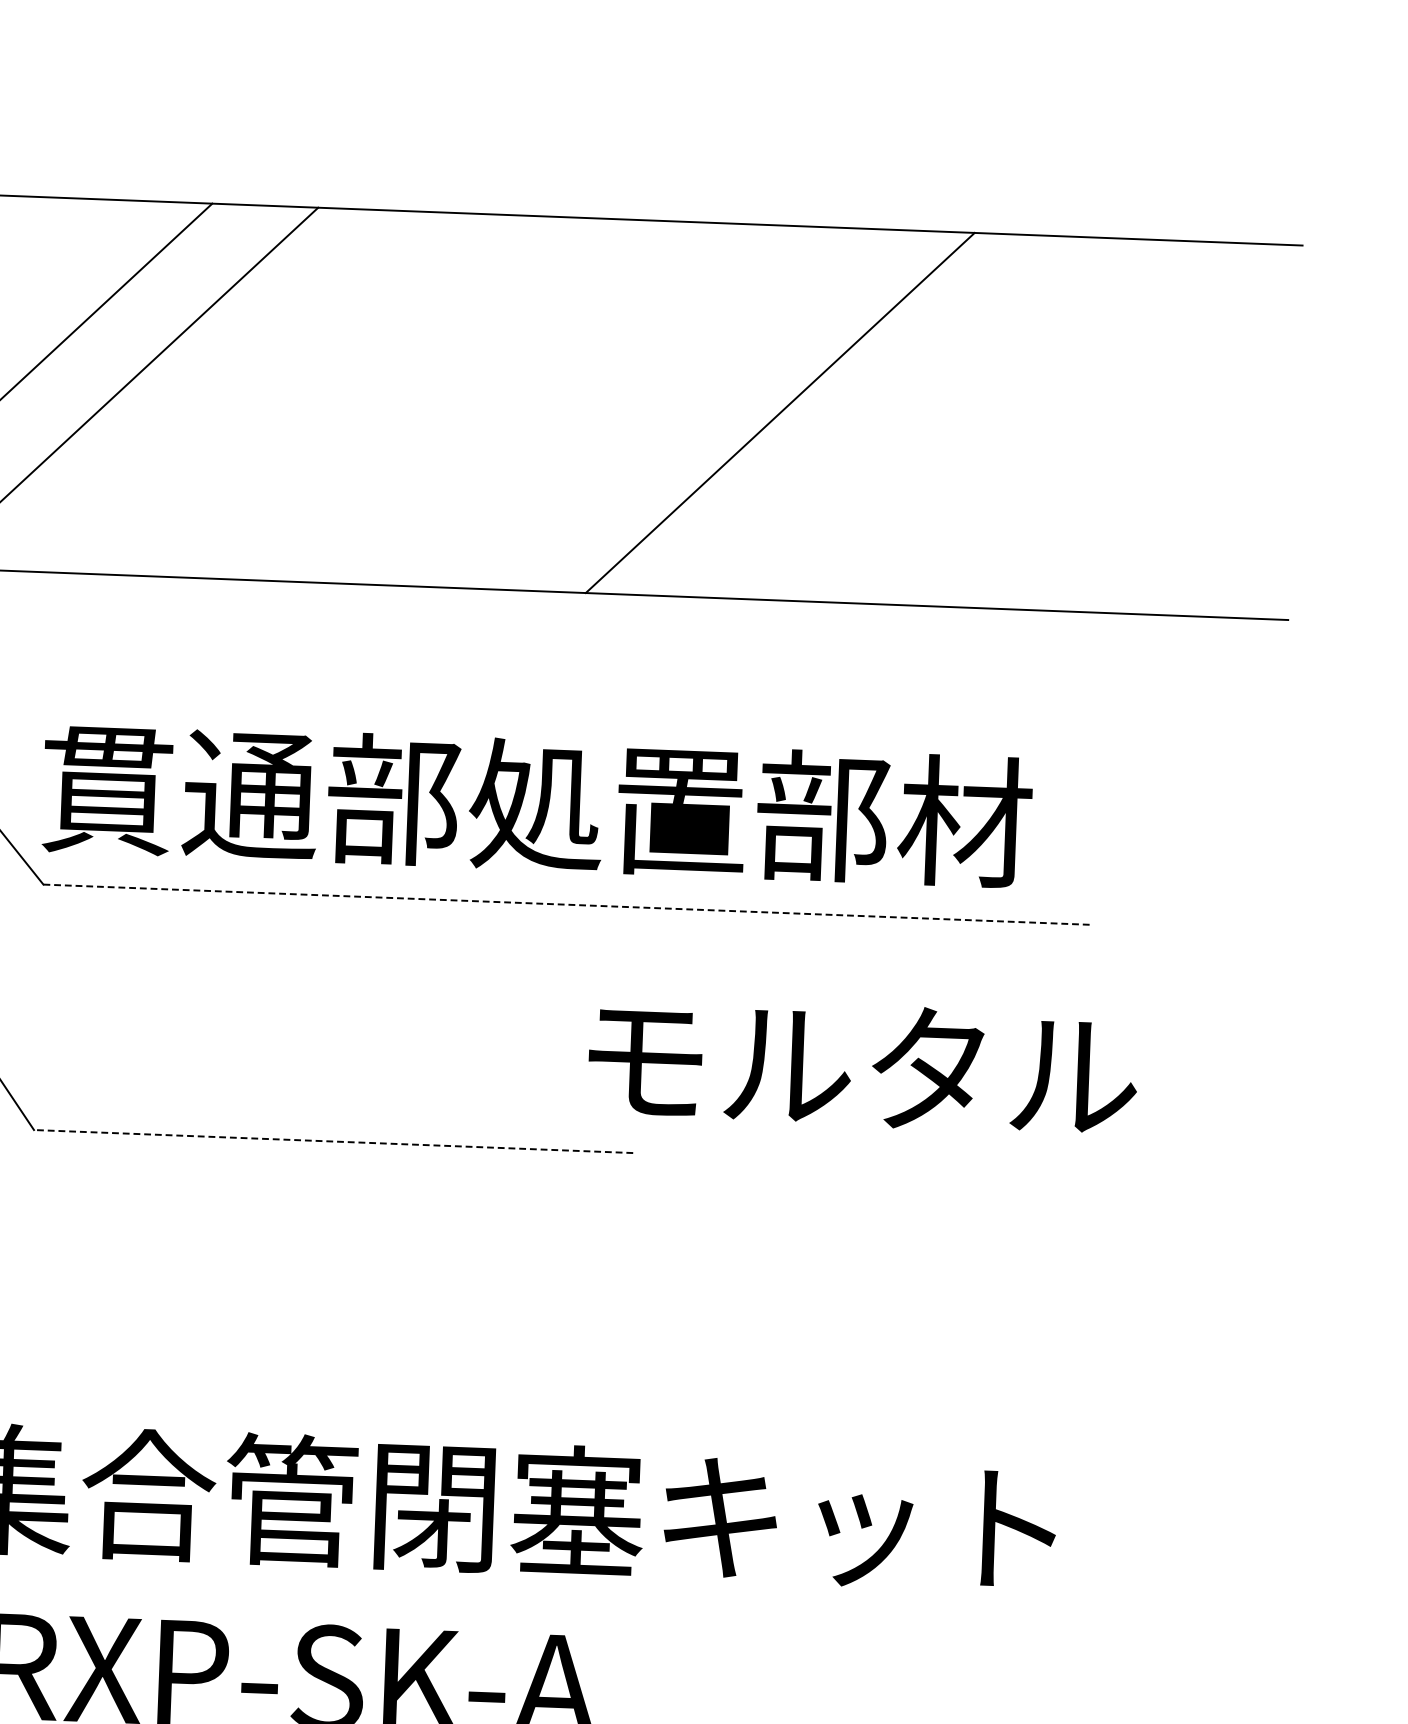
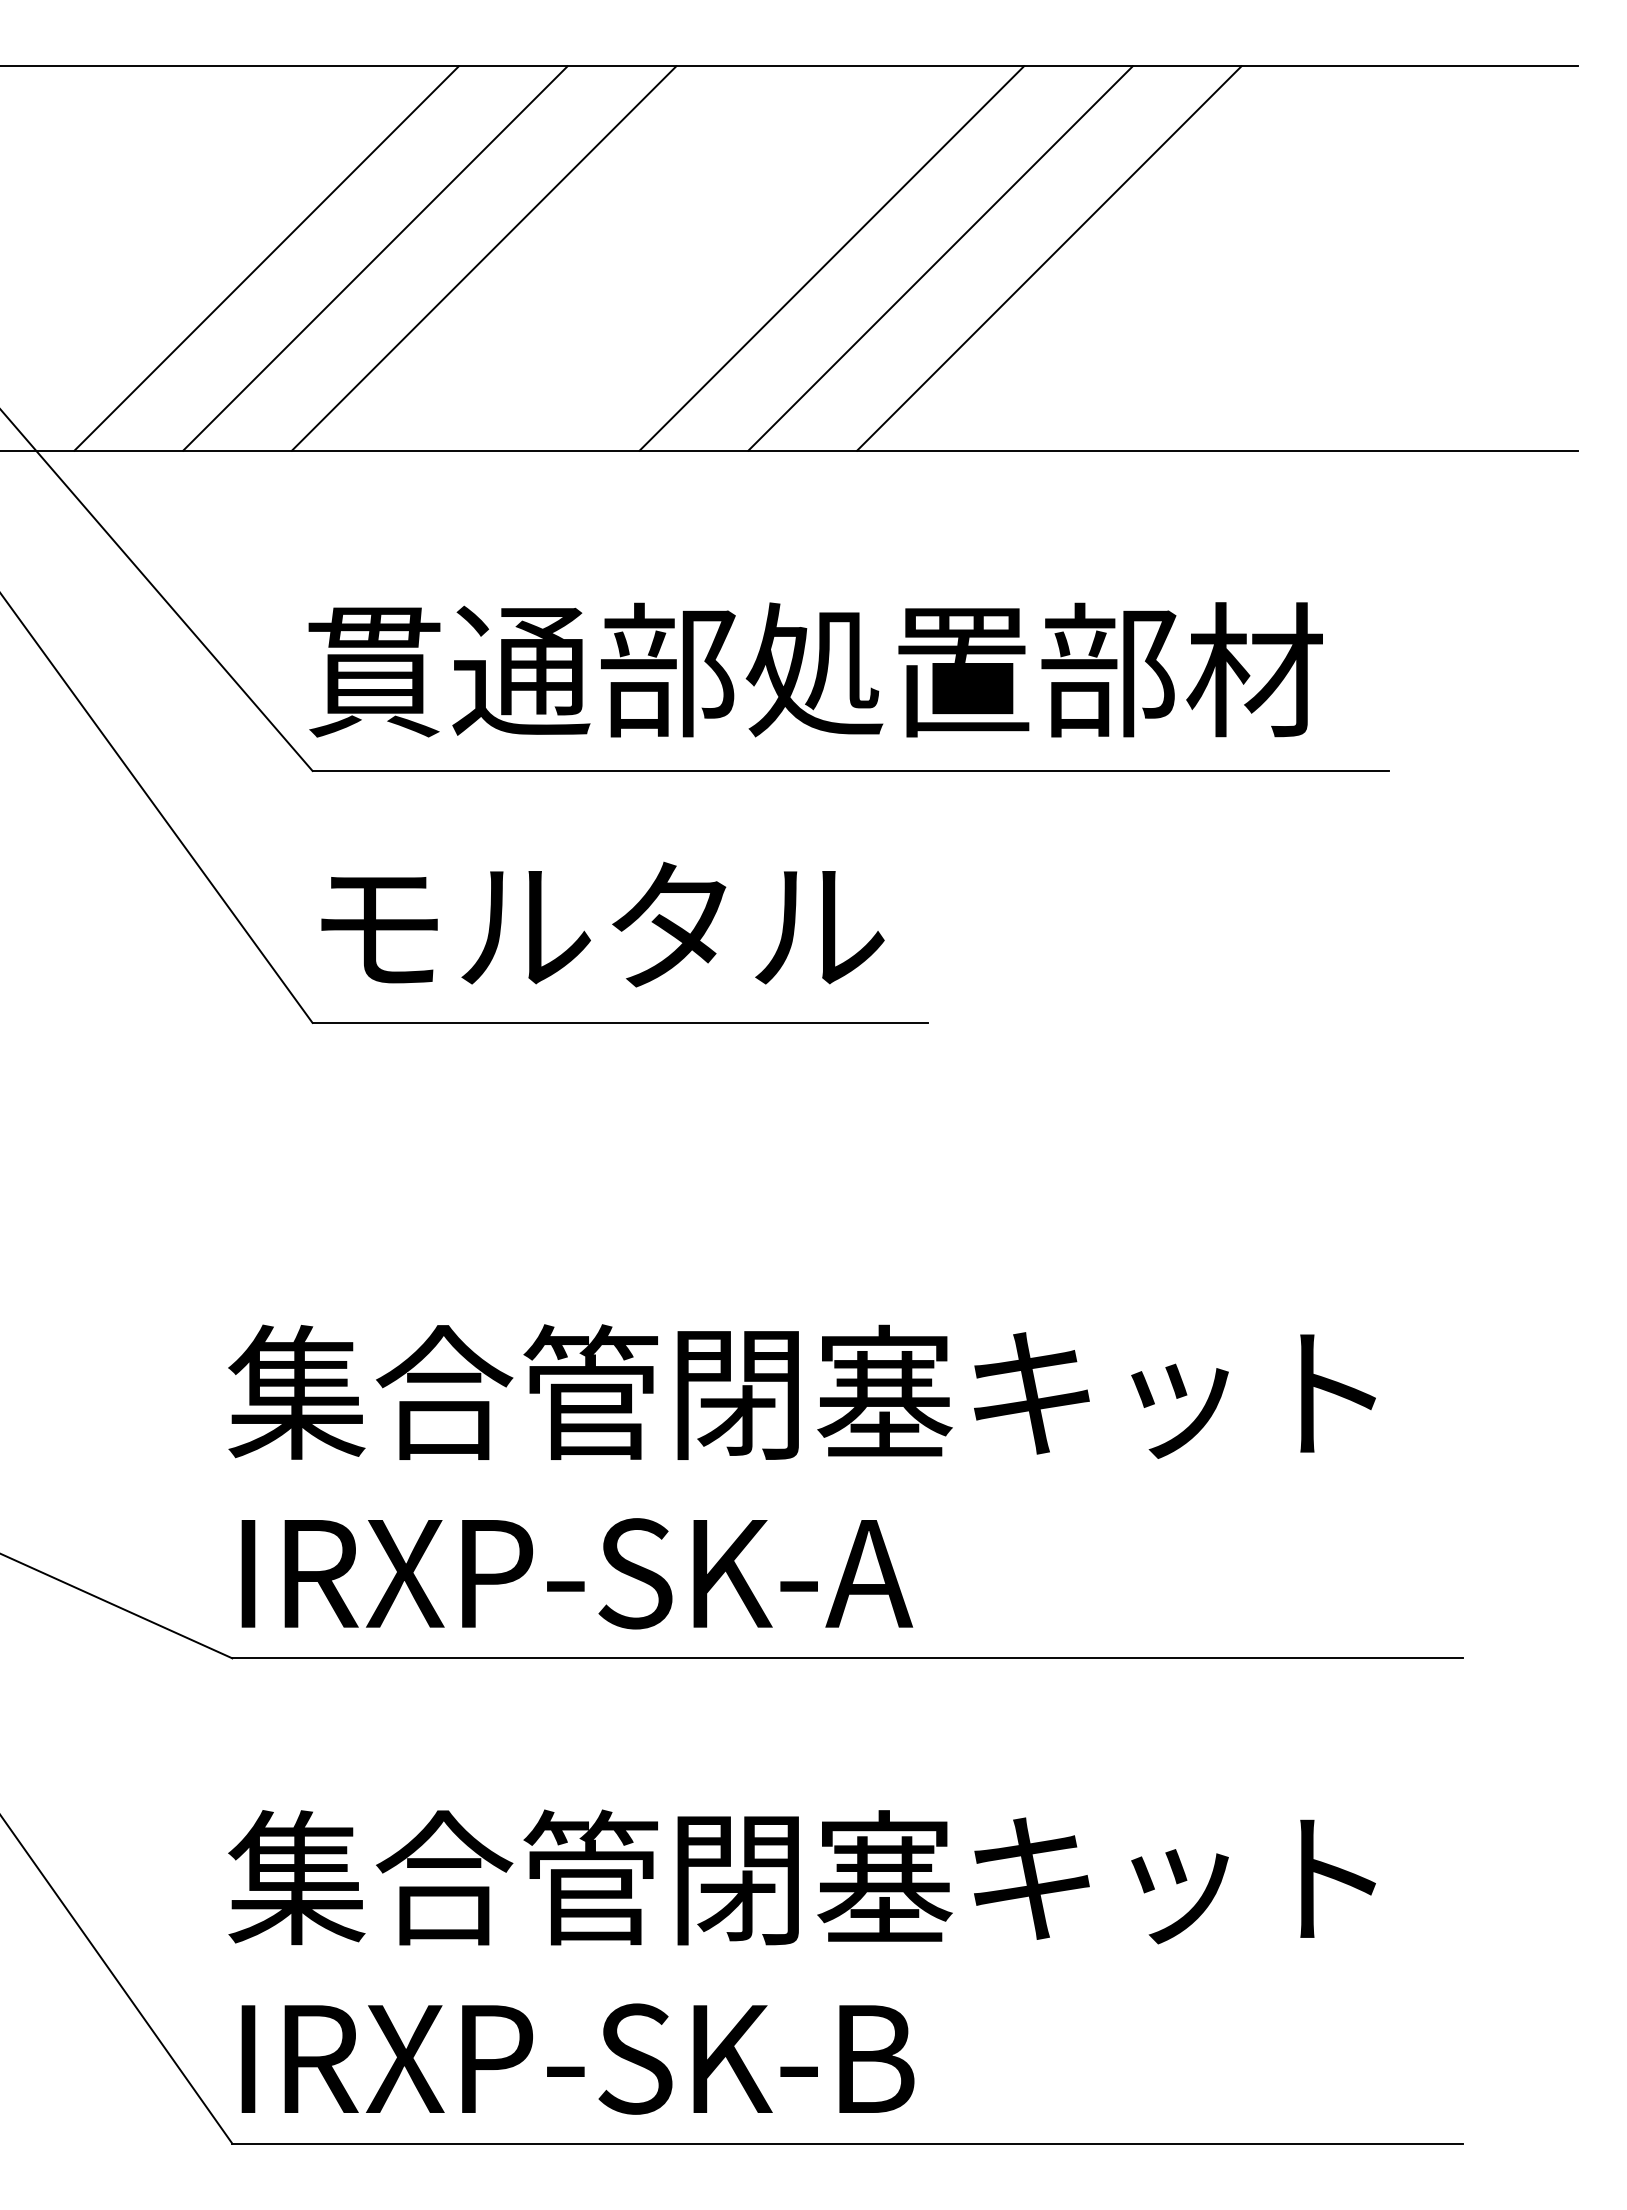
line: (229, 391) -> (483, 258), added
line: (568, 404) -> (831, 258), added
line: (674, 408) -> (940, 258), added
line: (568, 904) -> (851, 770), dashed -> solid
text: (862, 1065) -> (602, 924), moved
line: (333, 1141) -> (620, 1022), dashed -> solid

